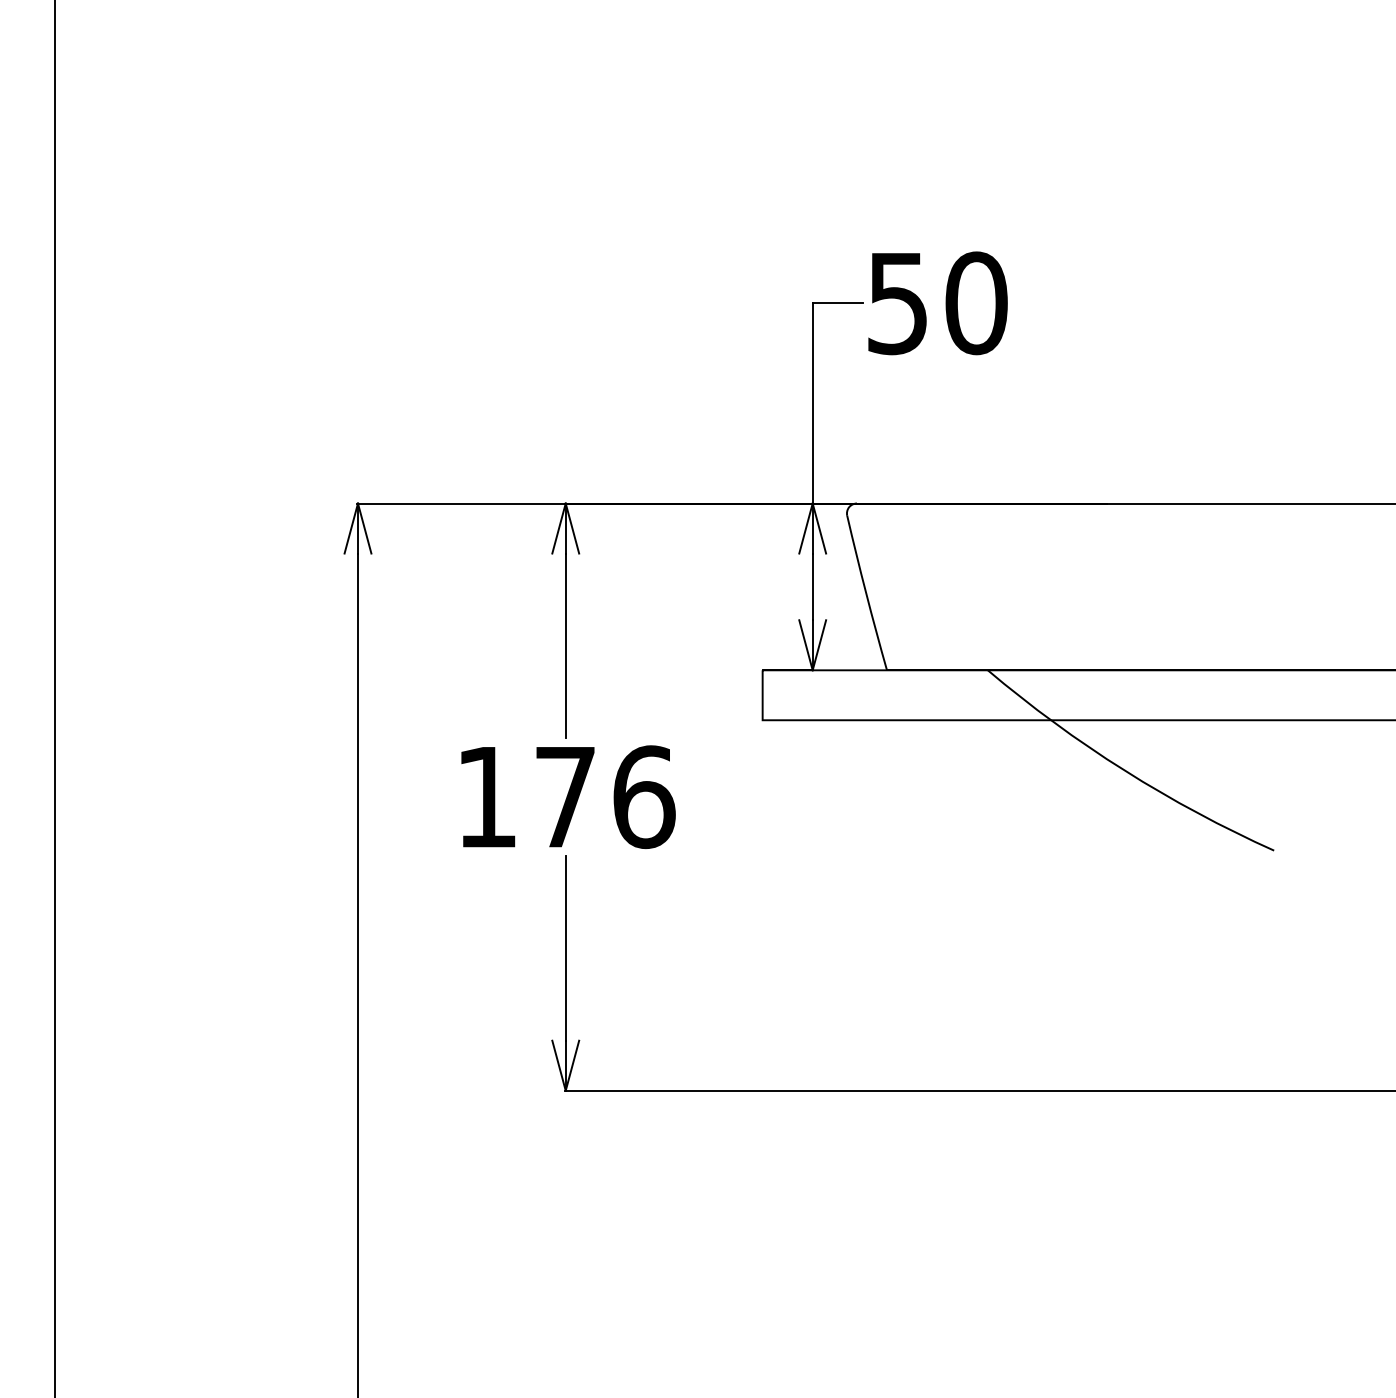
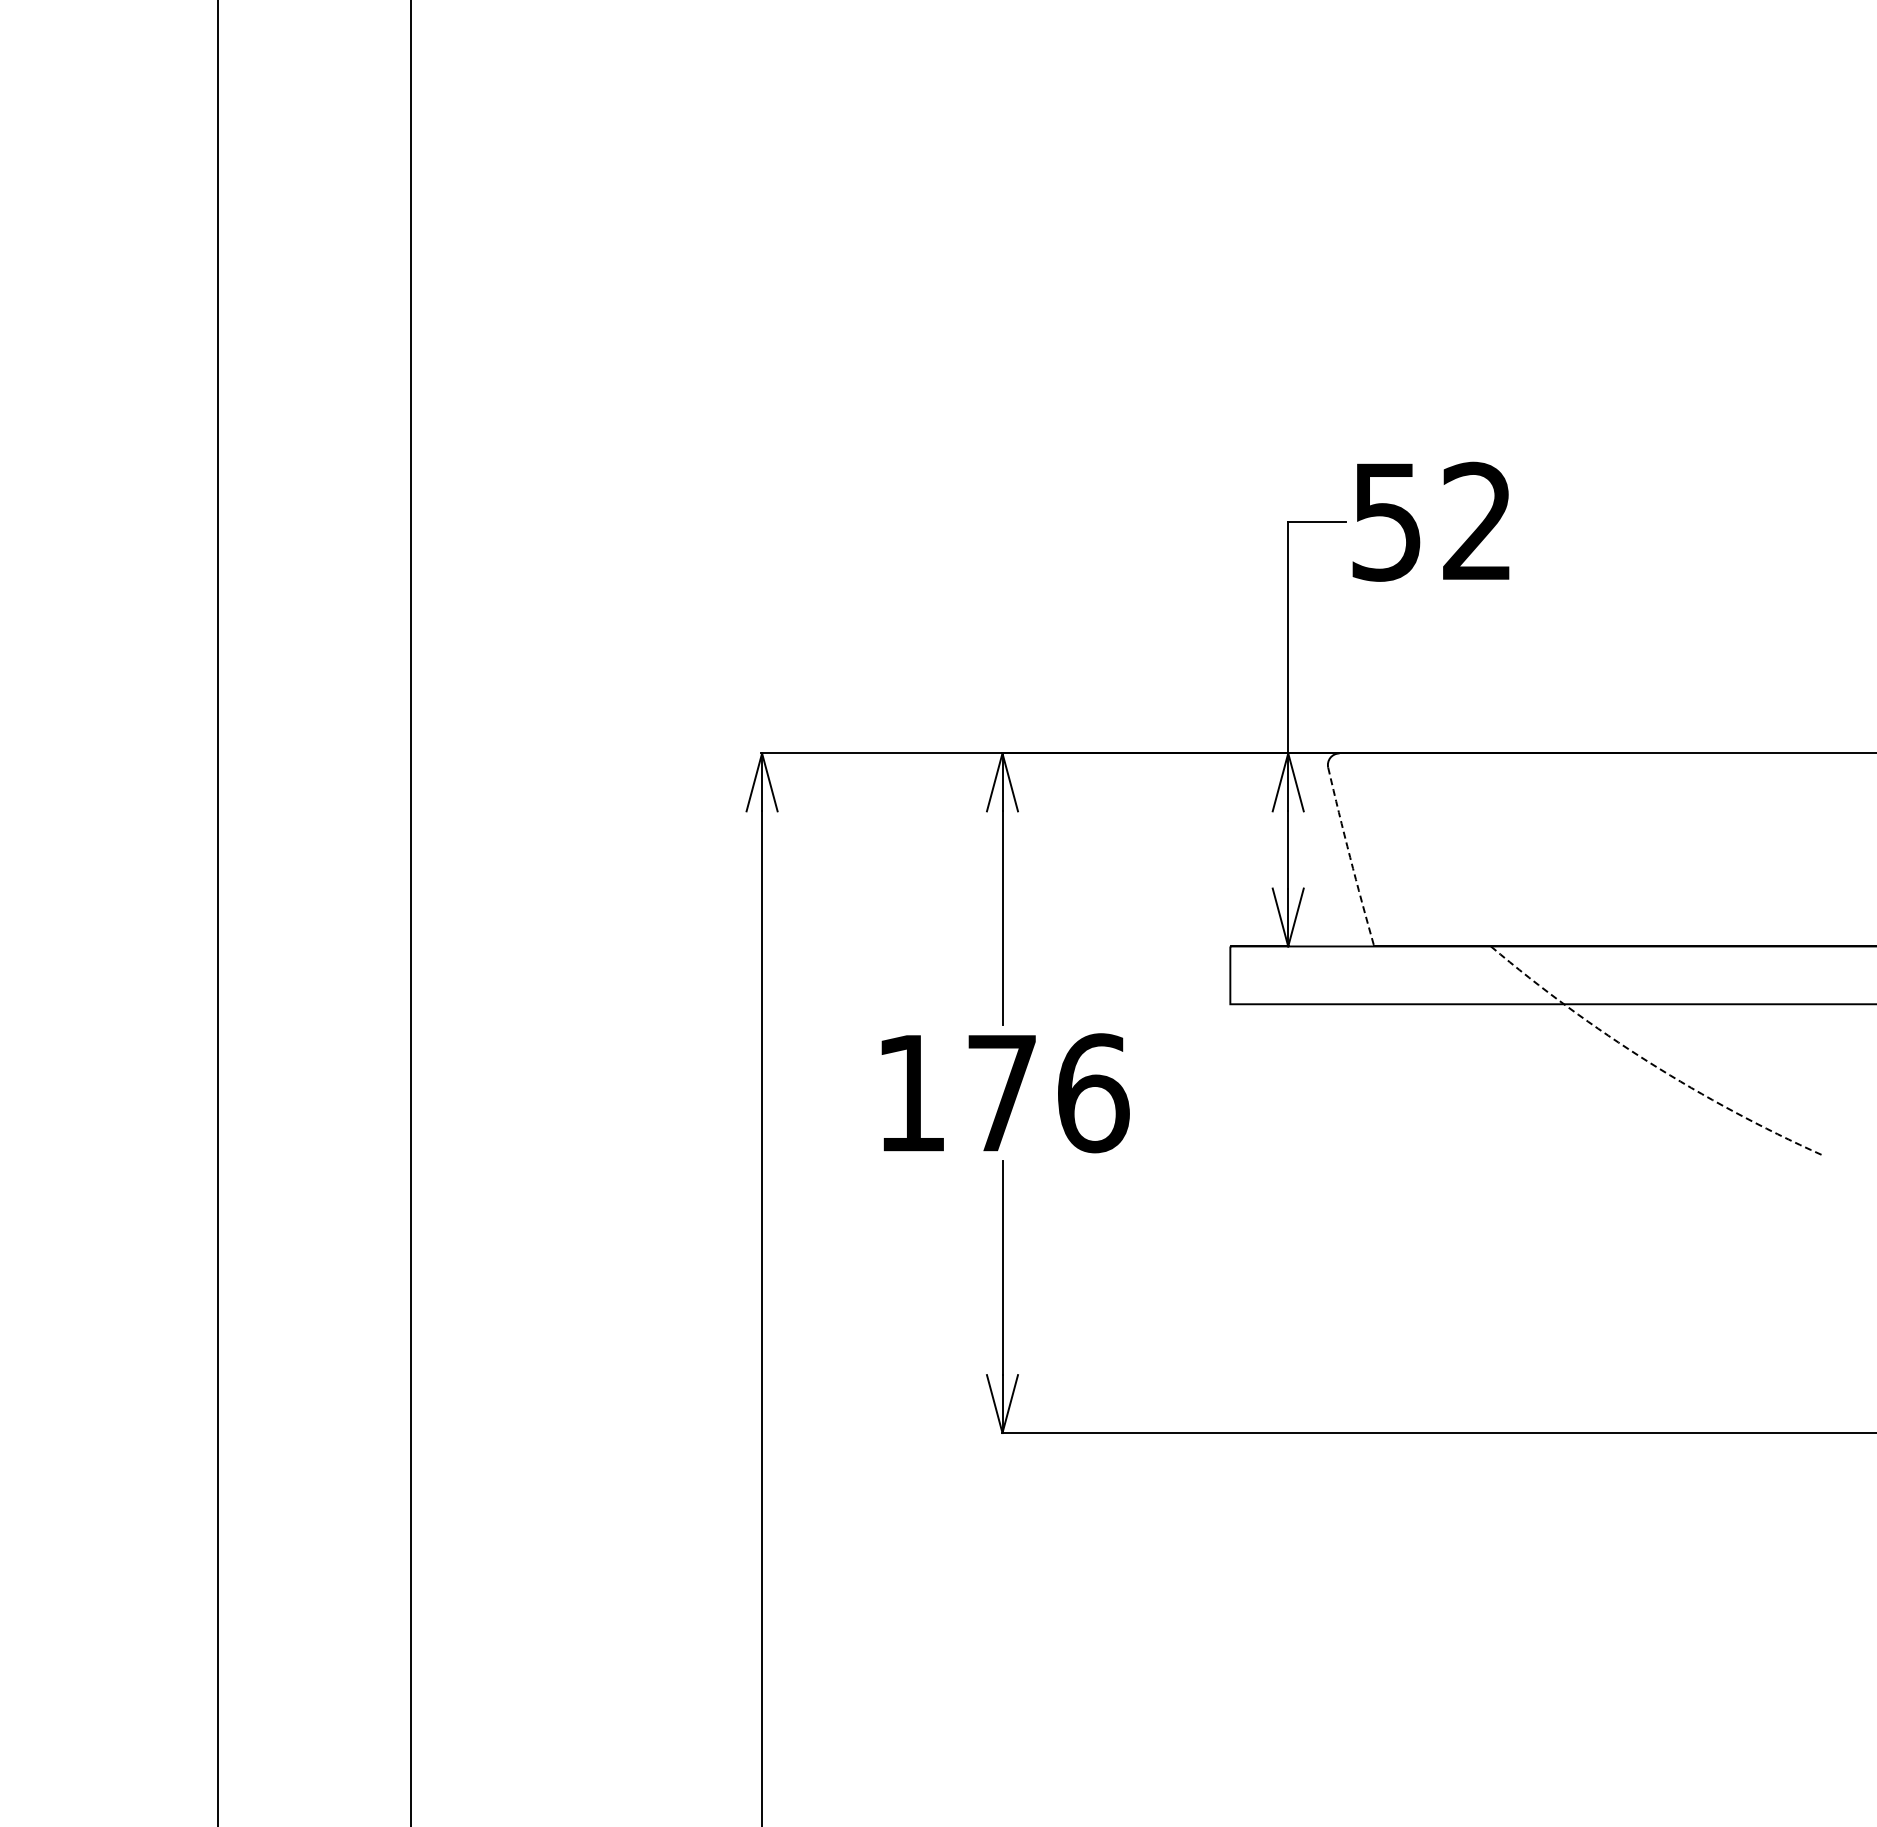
text: (976, 303) -> (1477, 521), 50 -> 52
arc: (866, 593) -> (1350, 857), solid -> dashed
arc: (1124, 770) -> (1649, 1062), solid -> dashed

